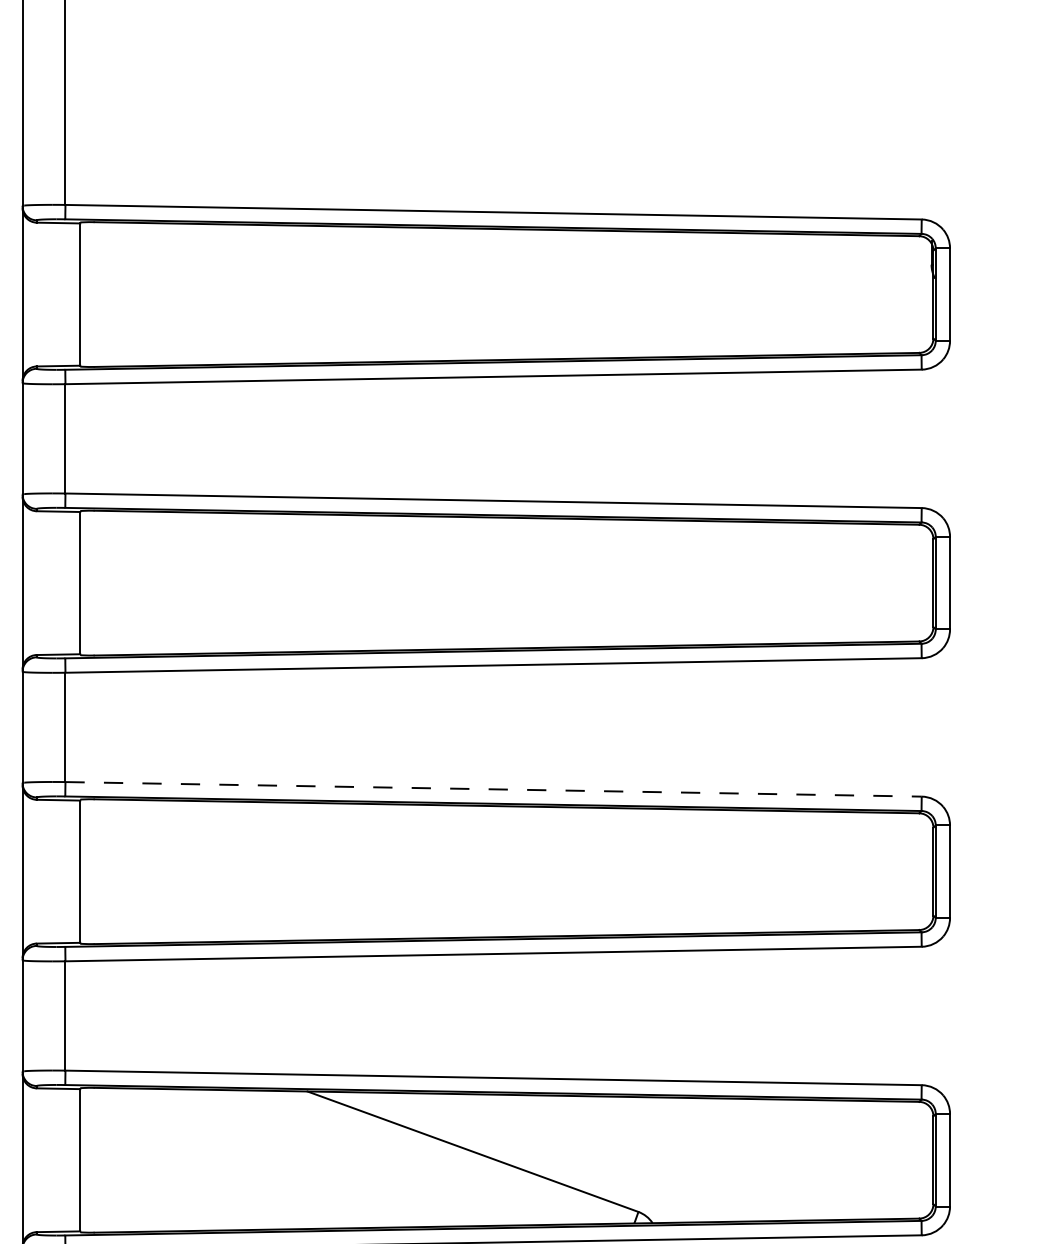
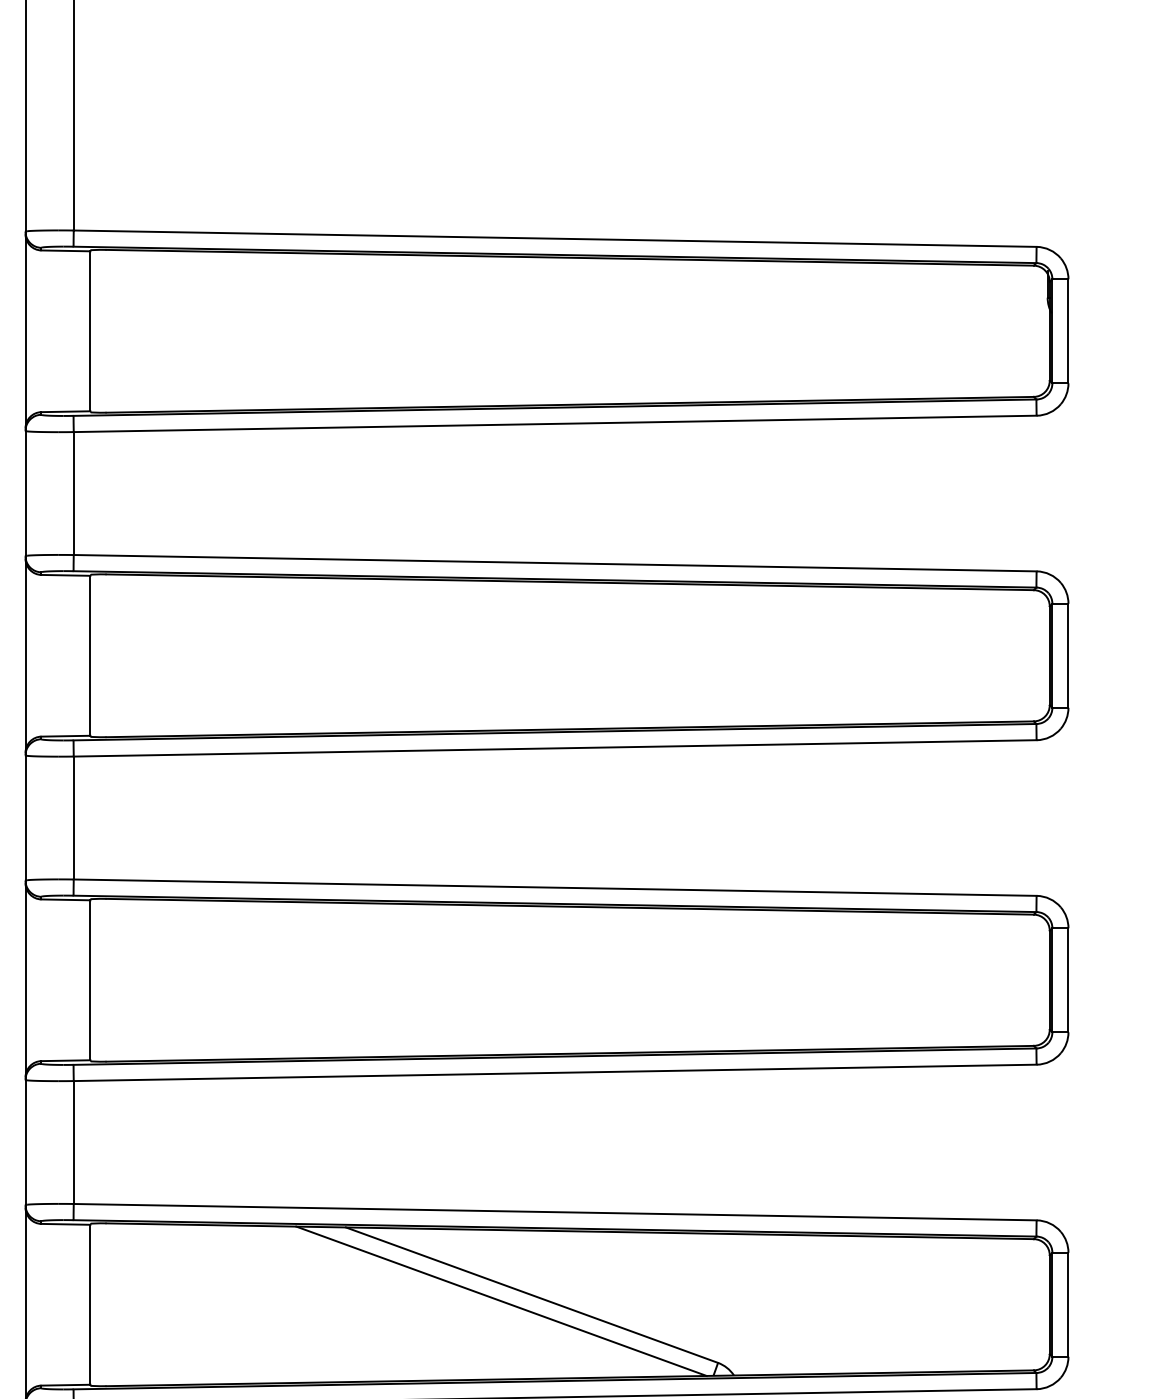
line: (494, 789) -> (556, 887), dashed -> solid
line: (445, 1156) -> (501, 1300), added

